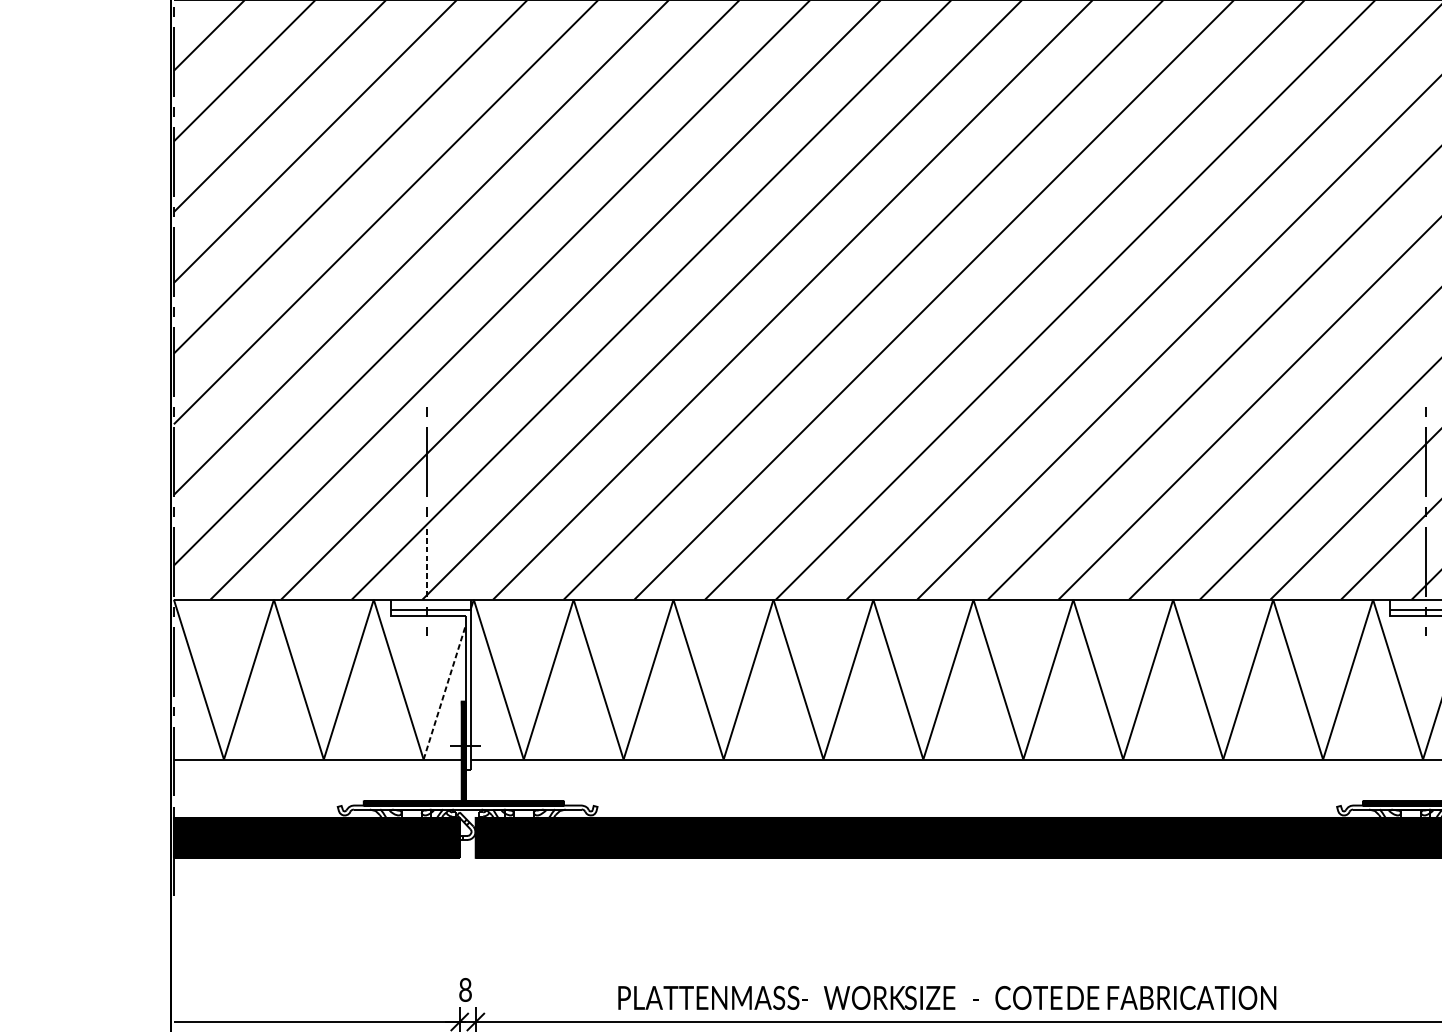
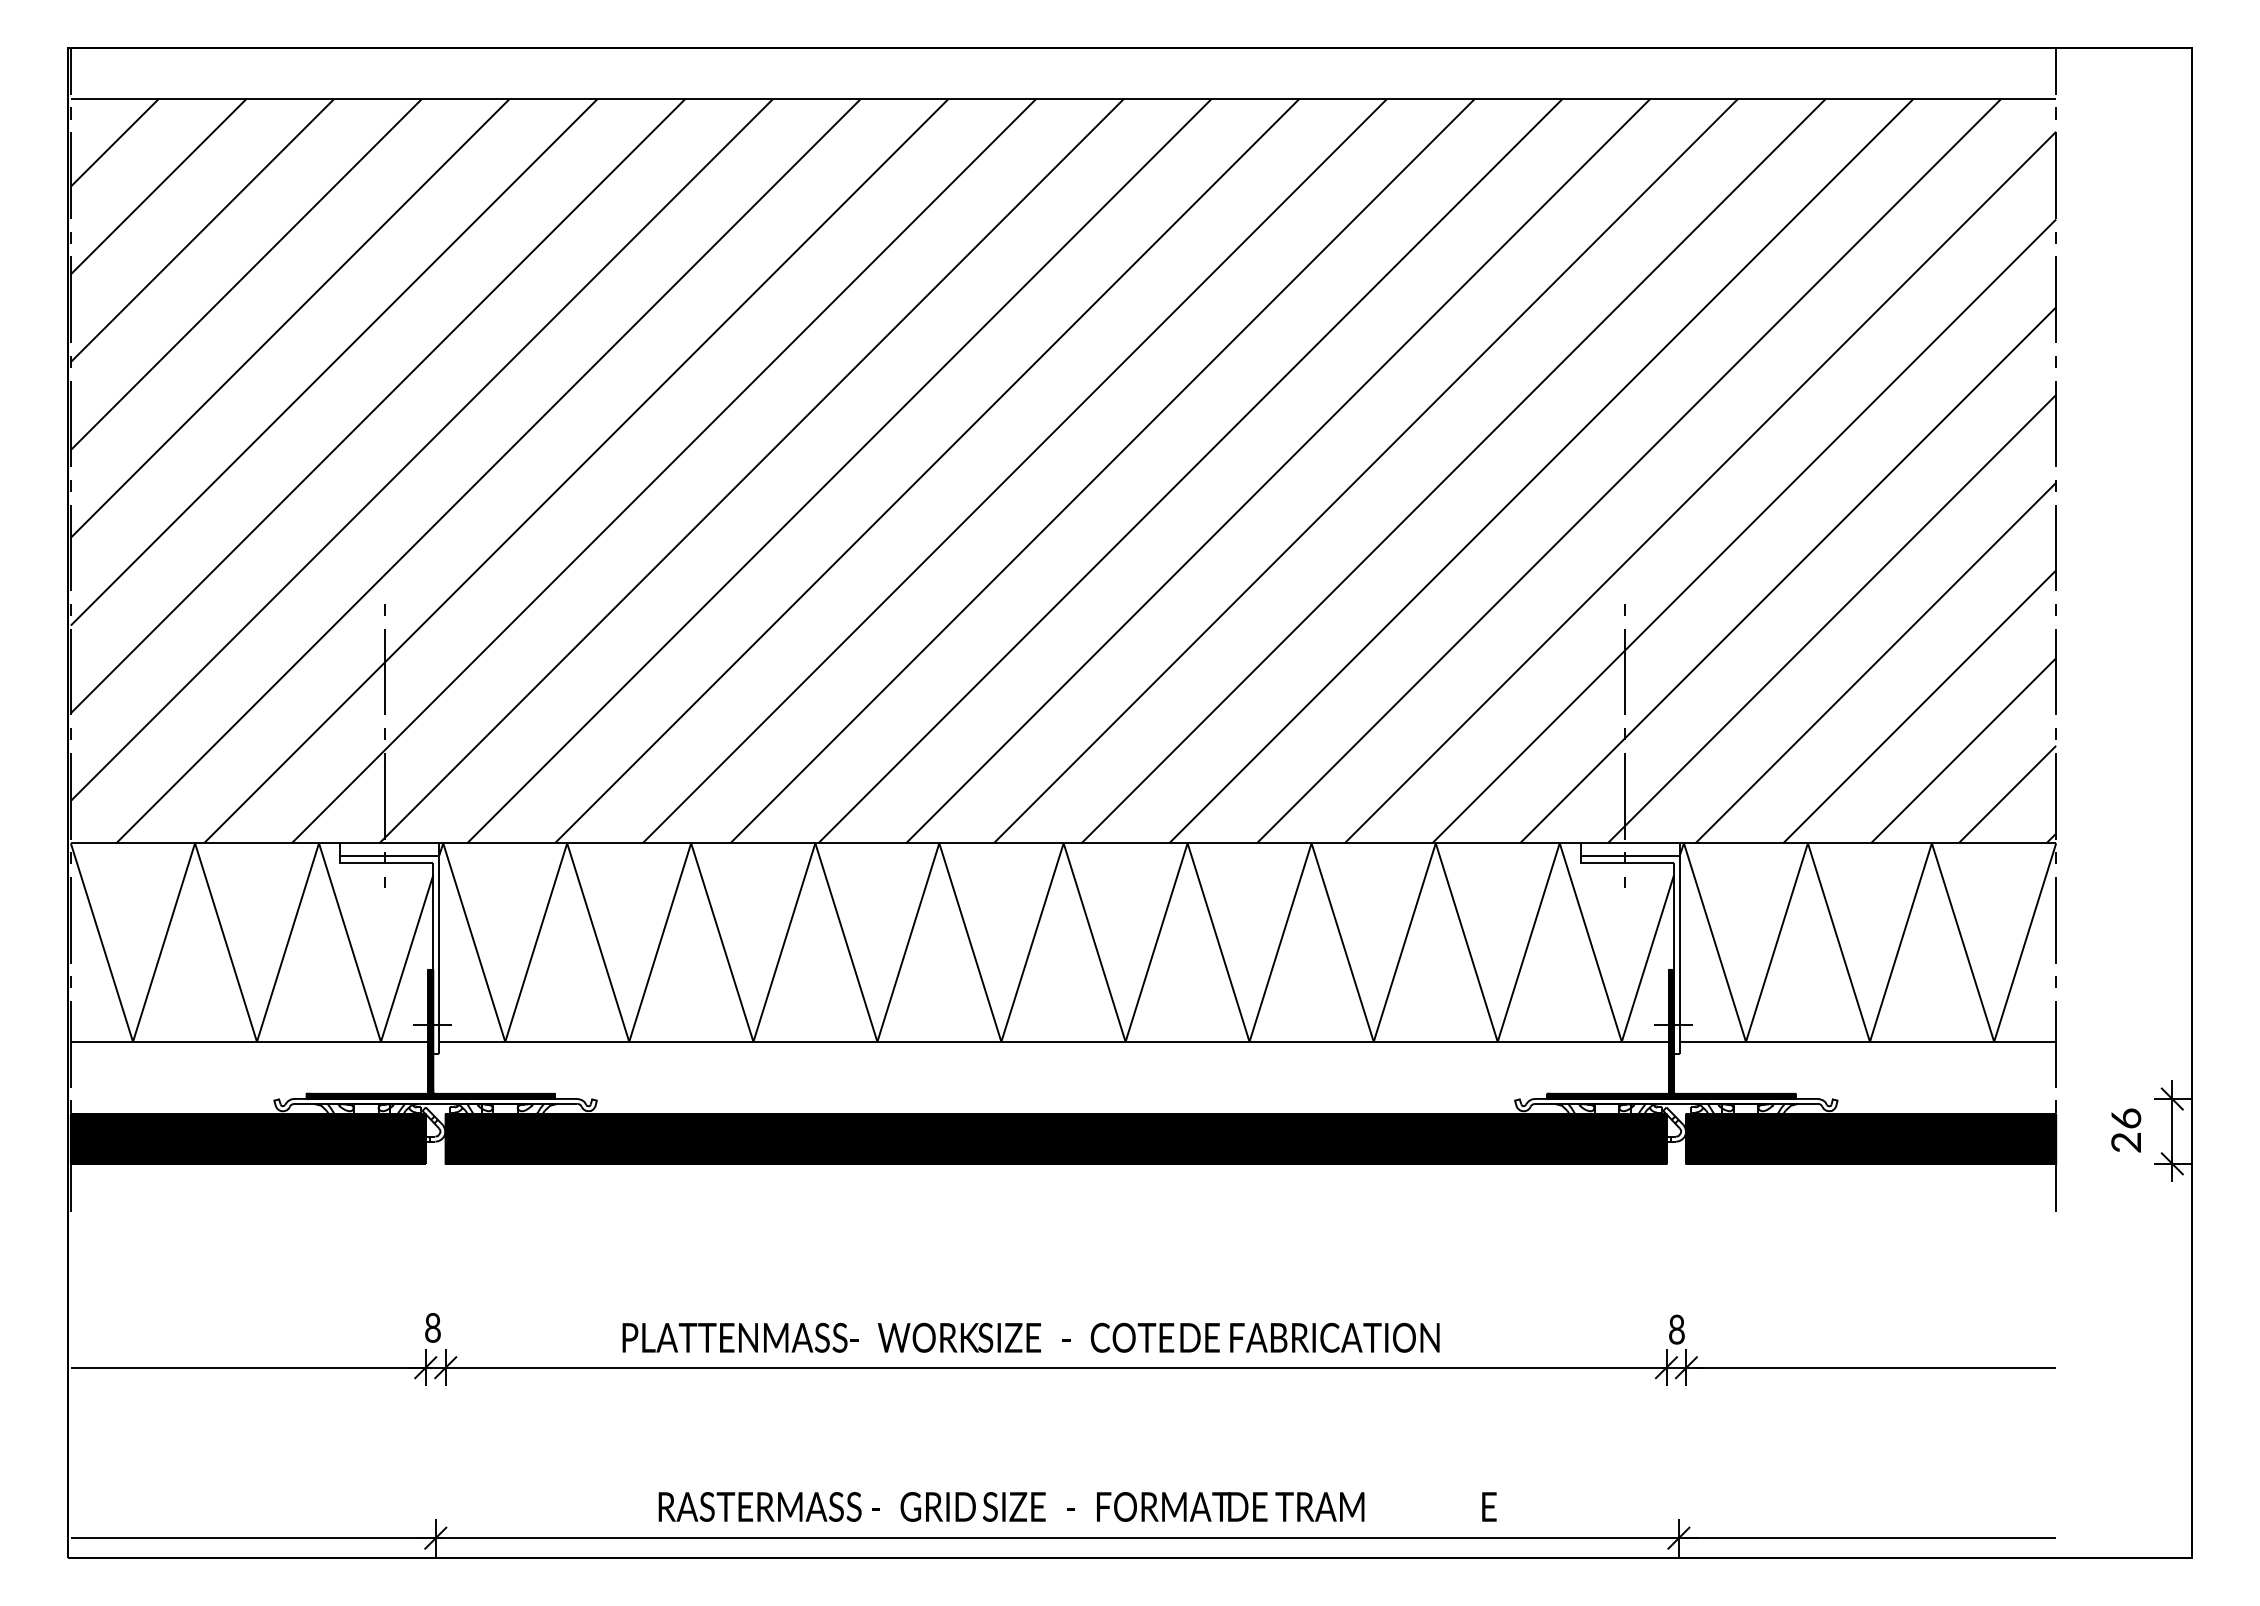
line: (426, 561) -> (384, 795), dashed -> solid
line: (445, 692) -> (407, 958), dashed -> solid

